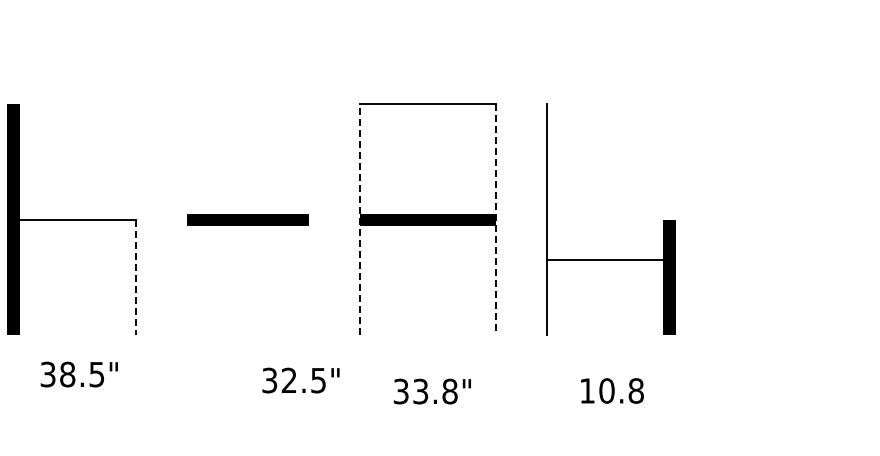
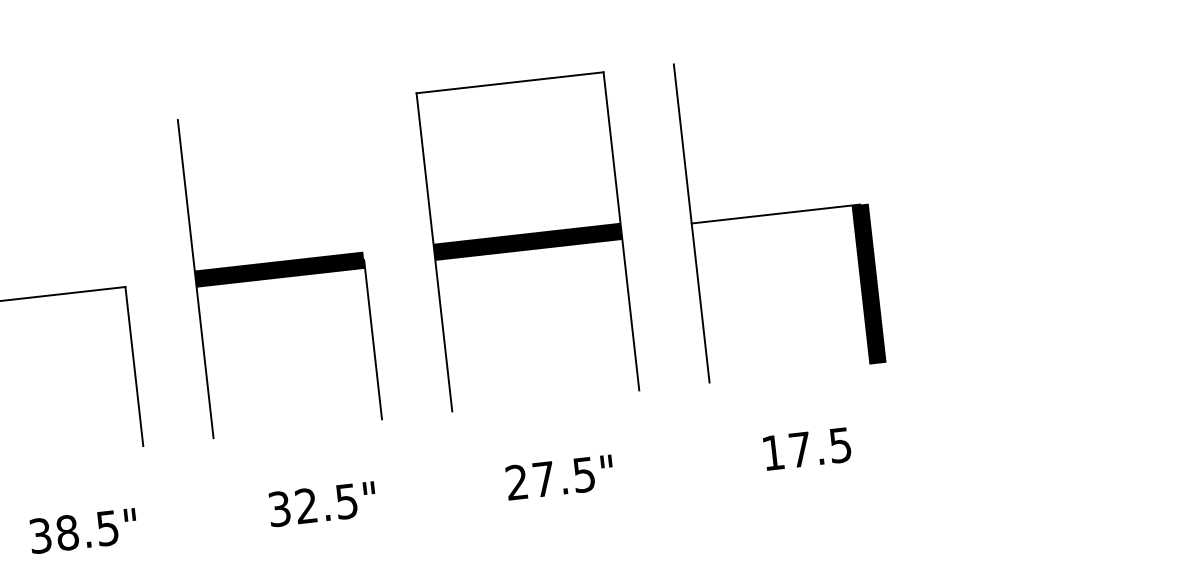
line: (187, 219) -> (196, 278), added
line: (360, 219) -> (434, 251), dashed -> solid
line: (496, 219) -> (621, 230), dashed -> solid
line: (608, 259) -> (775, 213), moved
line: (136, 277) -> (134, 366), dashed -> solid
line: (309, 277) -> (373, 339), added
text: (78, 374) -> (82, 531), moved
text: (300, 380) -> (321, 504), moved
text: (621, 390) -> (820, 446), 10.8 -> 17.5
text: (425, 391) -> (550, 478), 33.8" -> 27.5"

